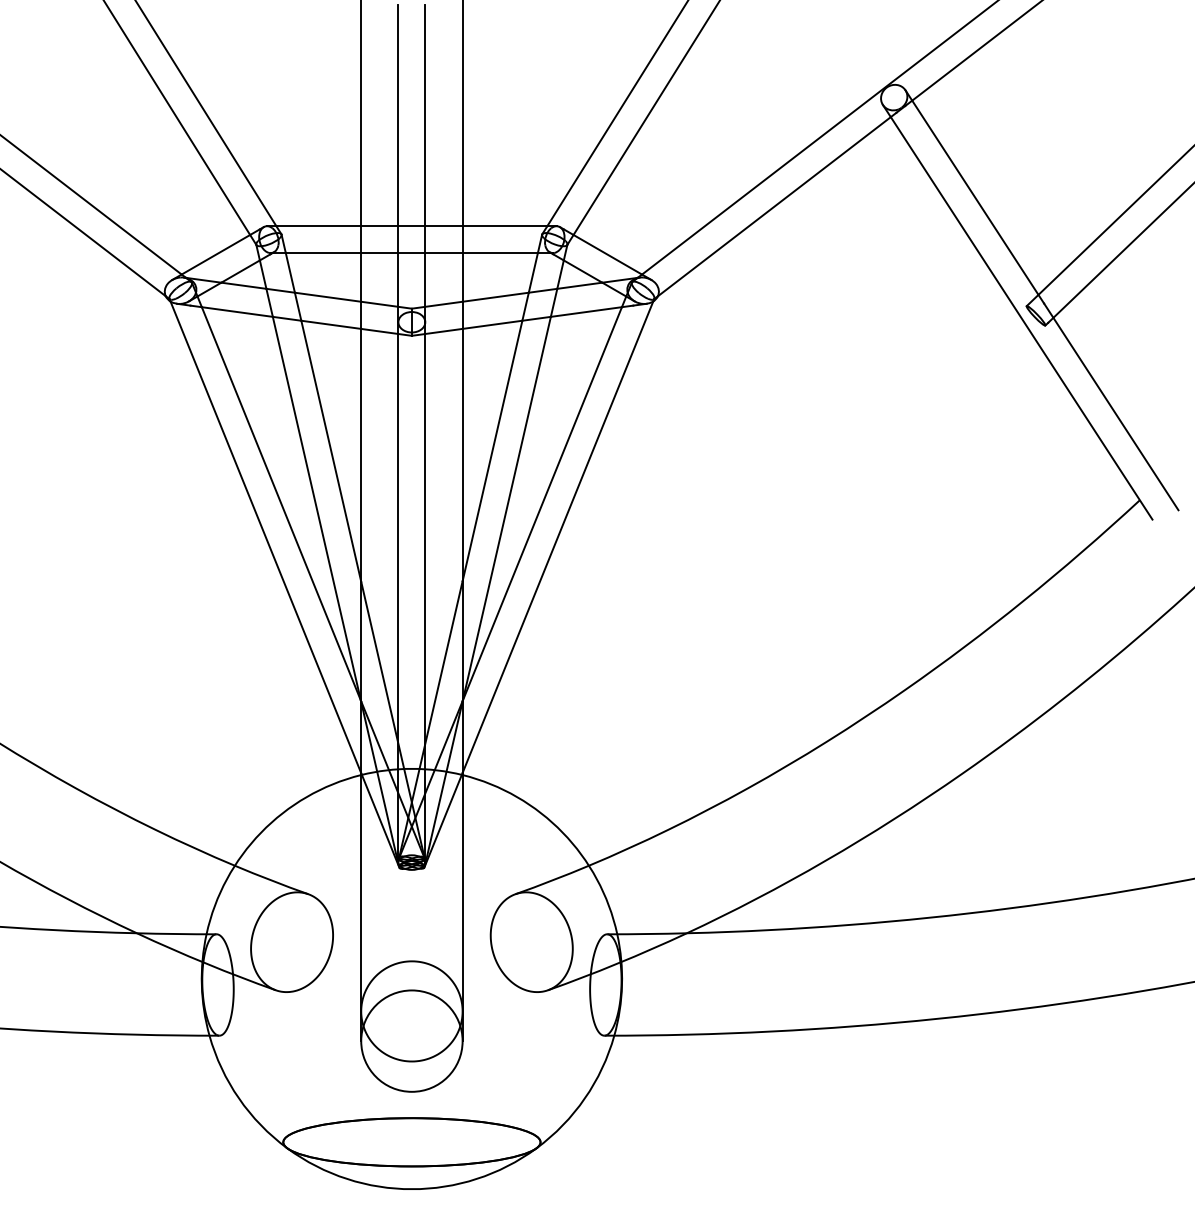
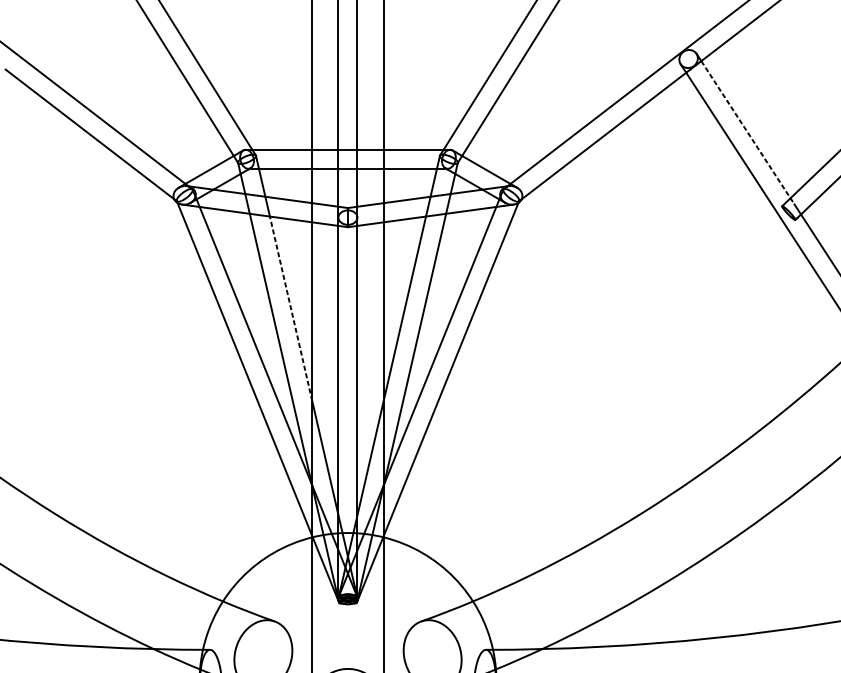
line: (978, 202) -> (748, 133), solid -> dashed
line: (331, 451) -> (291, 308), solid -> dashed

